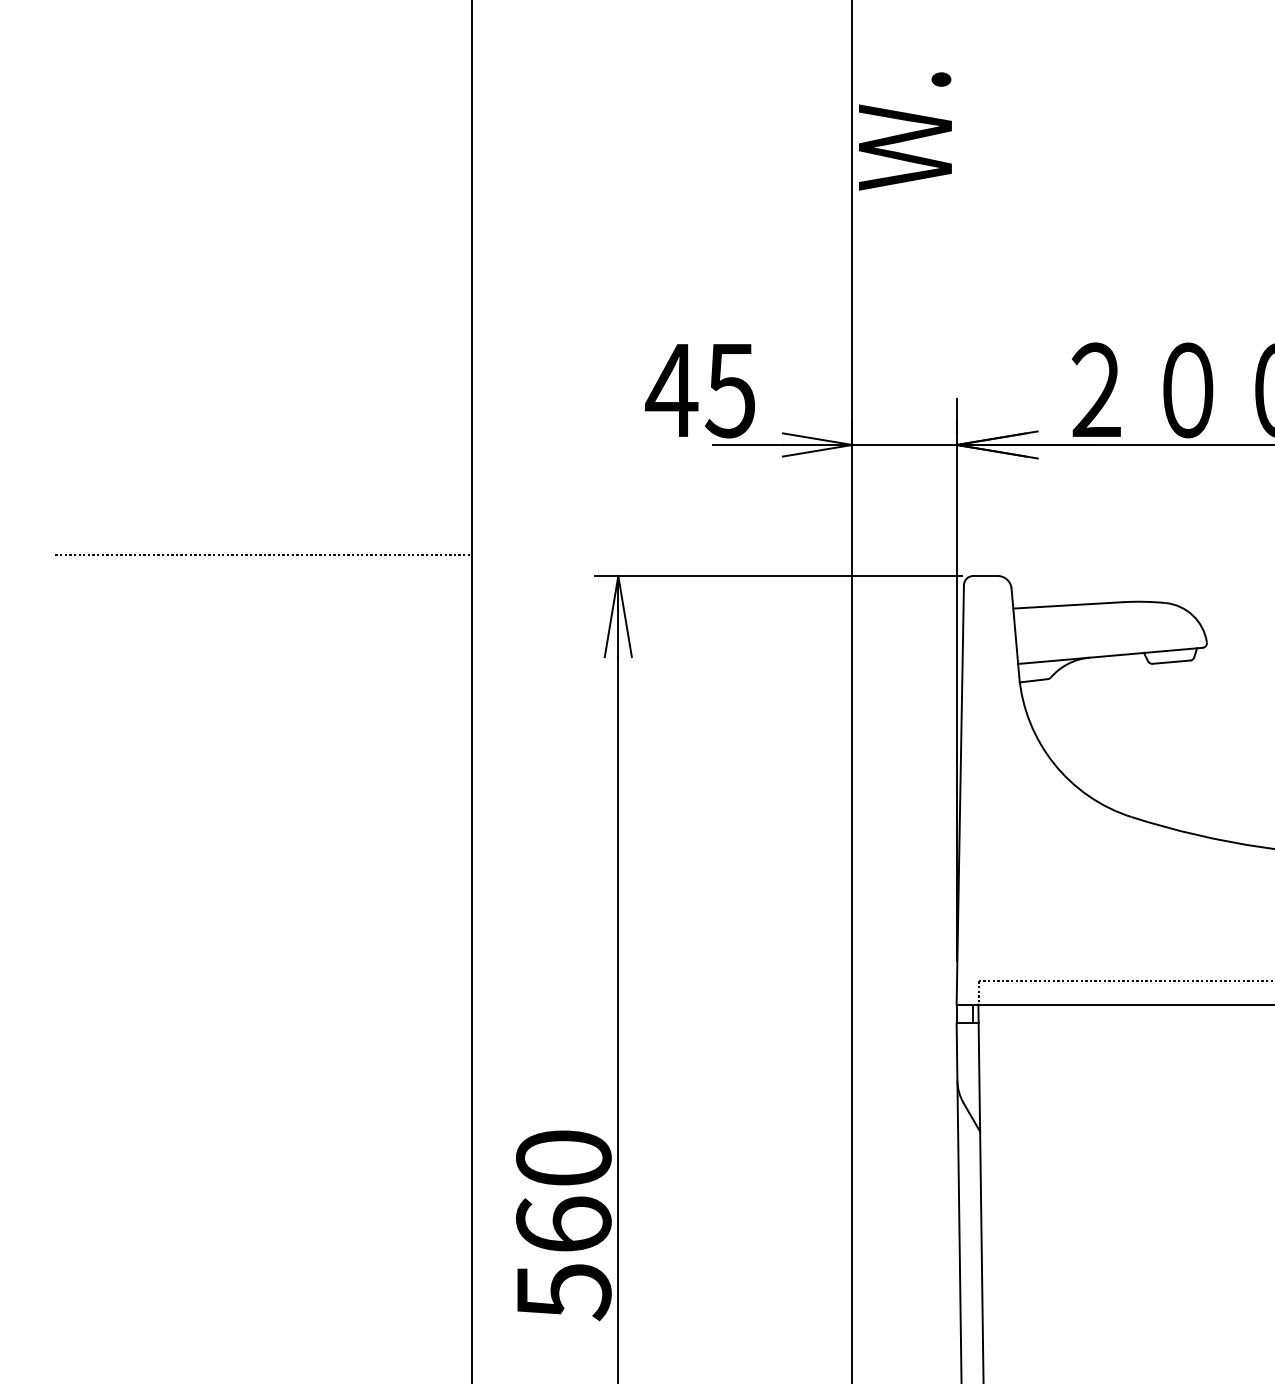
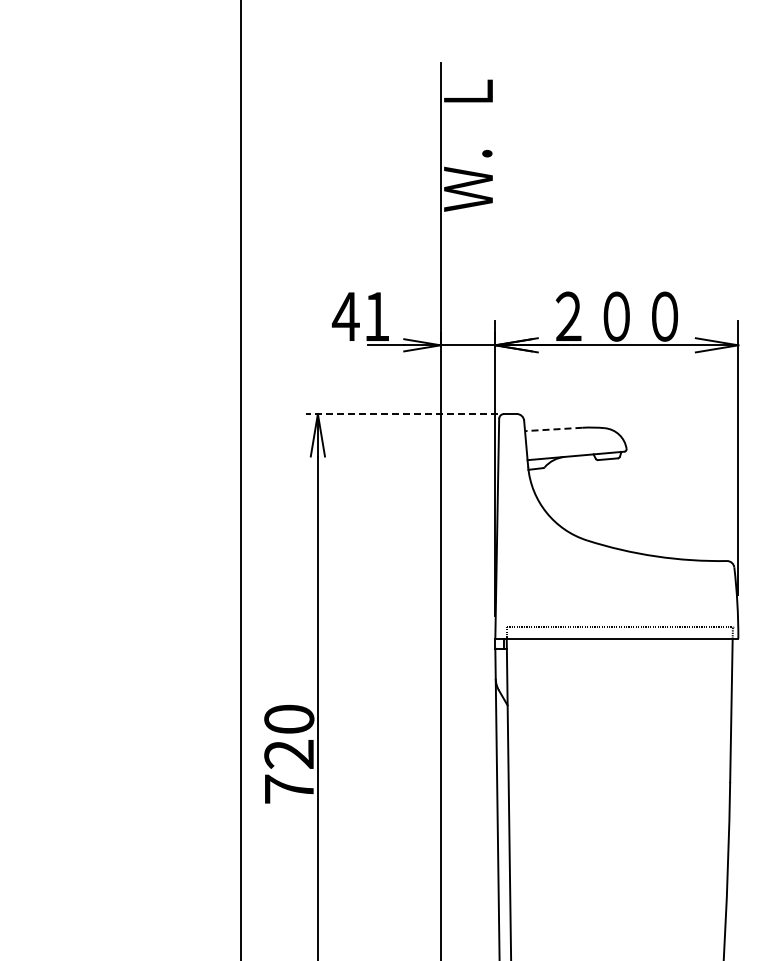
text: (730, 390) -> (376, 316), 45 -> 41
line: (262, 555) -> (131, 403), removed
line: (777, 576) -> (401, 414), solid -> dashed
line: (1067, 605) -> (553, 429), solid -> dashed
text: (564, 1257) -> (289, 771), 560 -> 720

